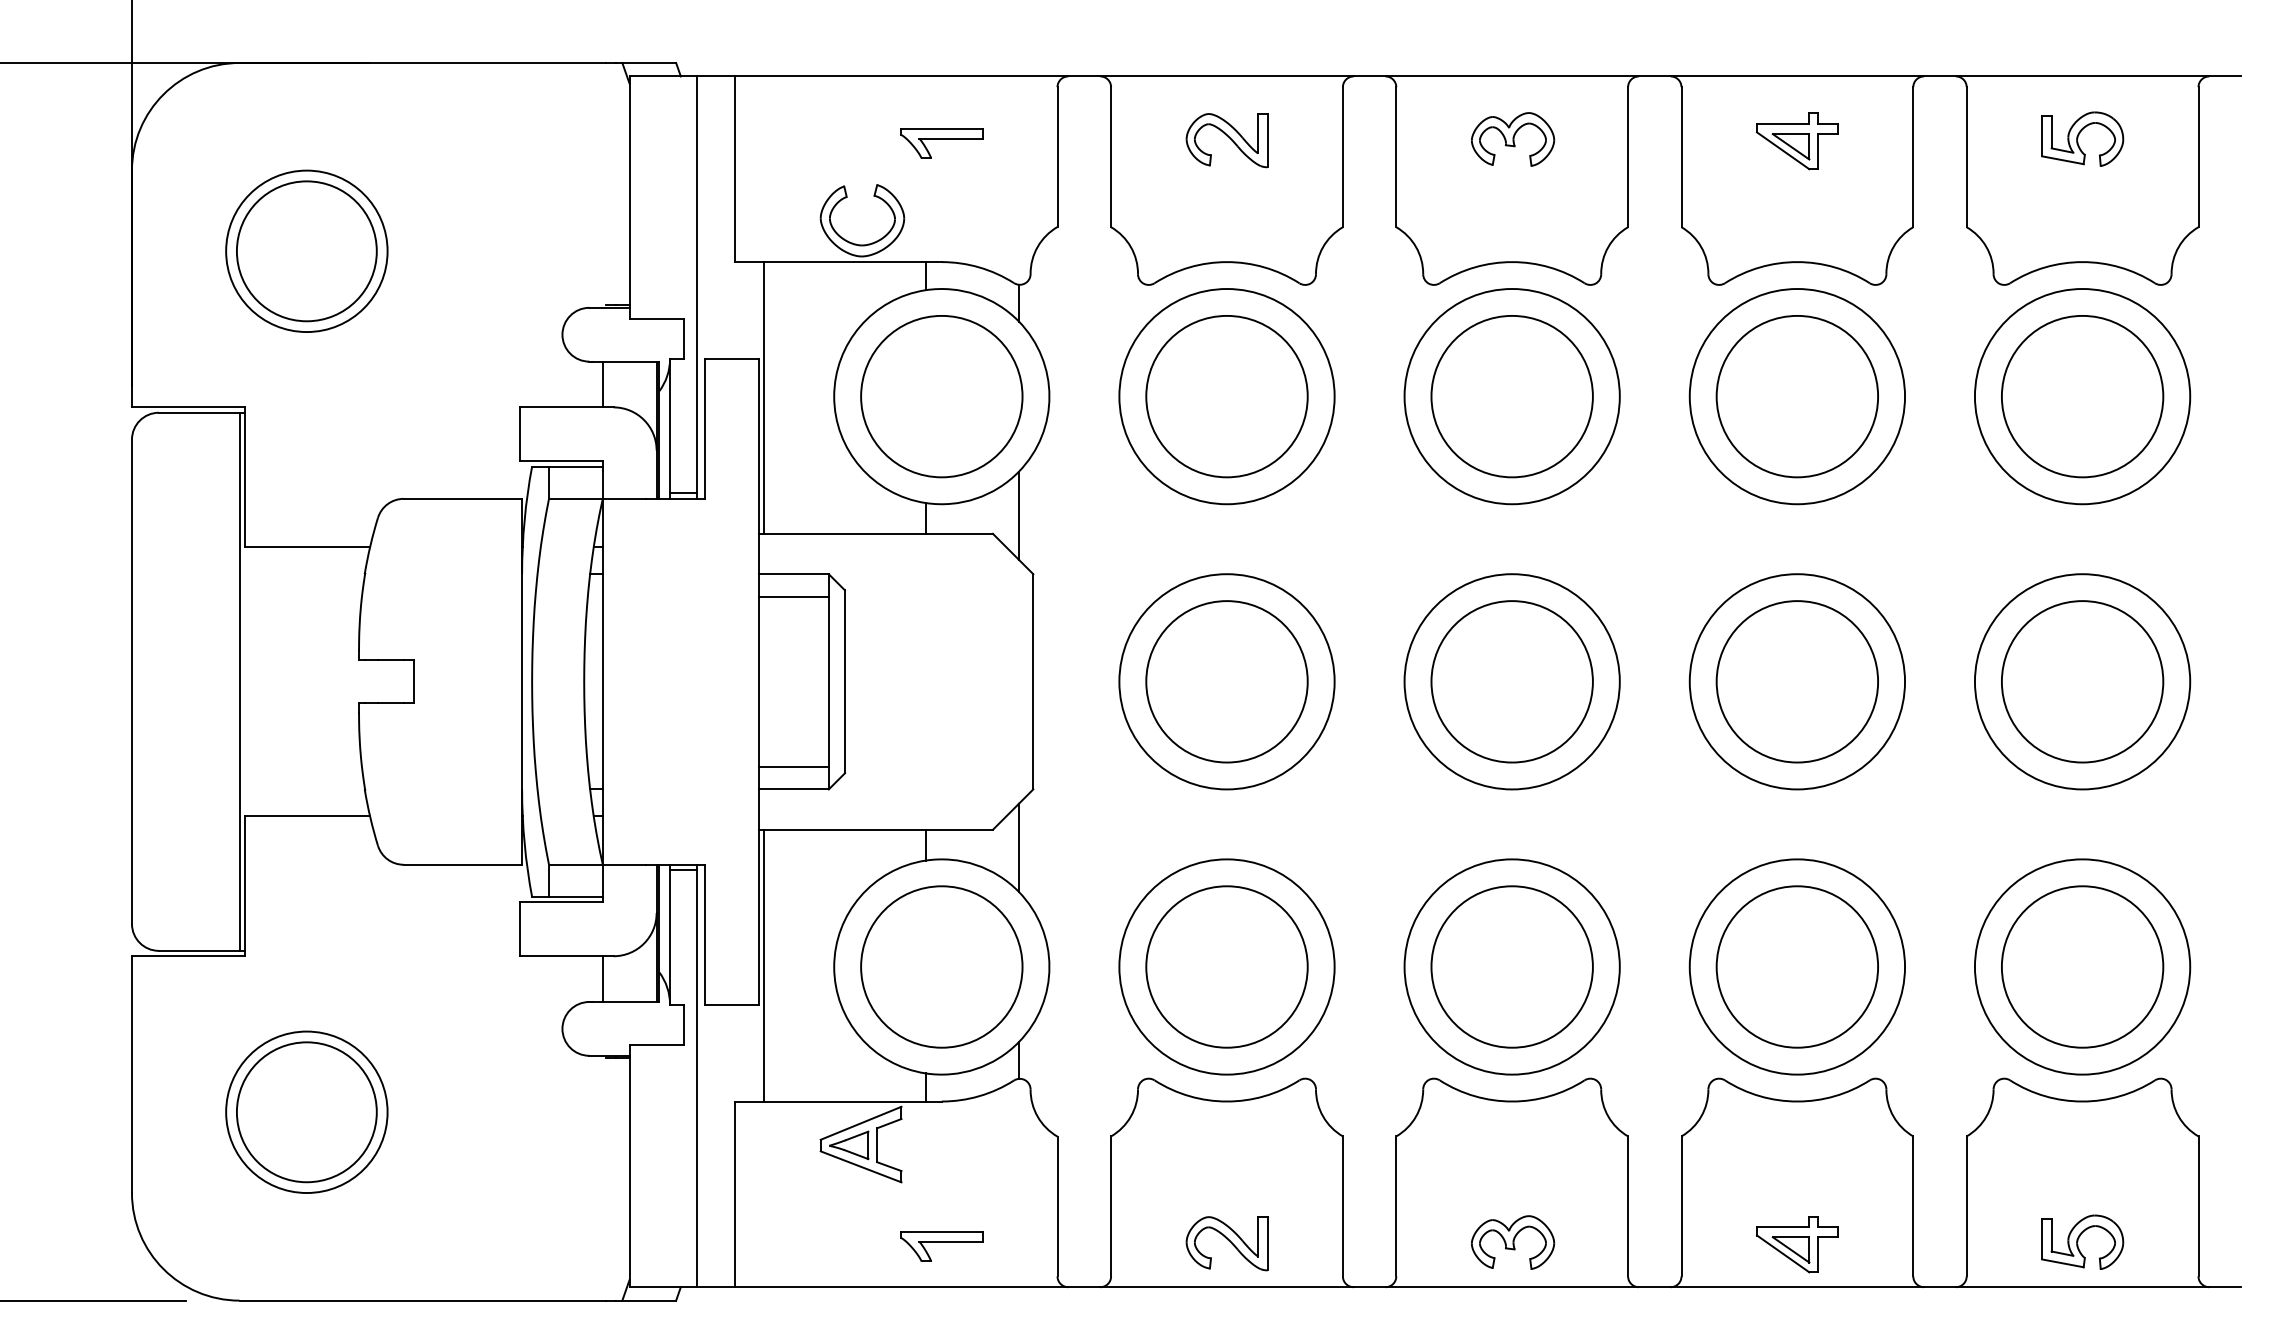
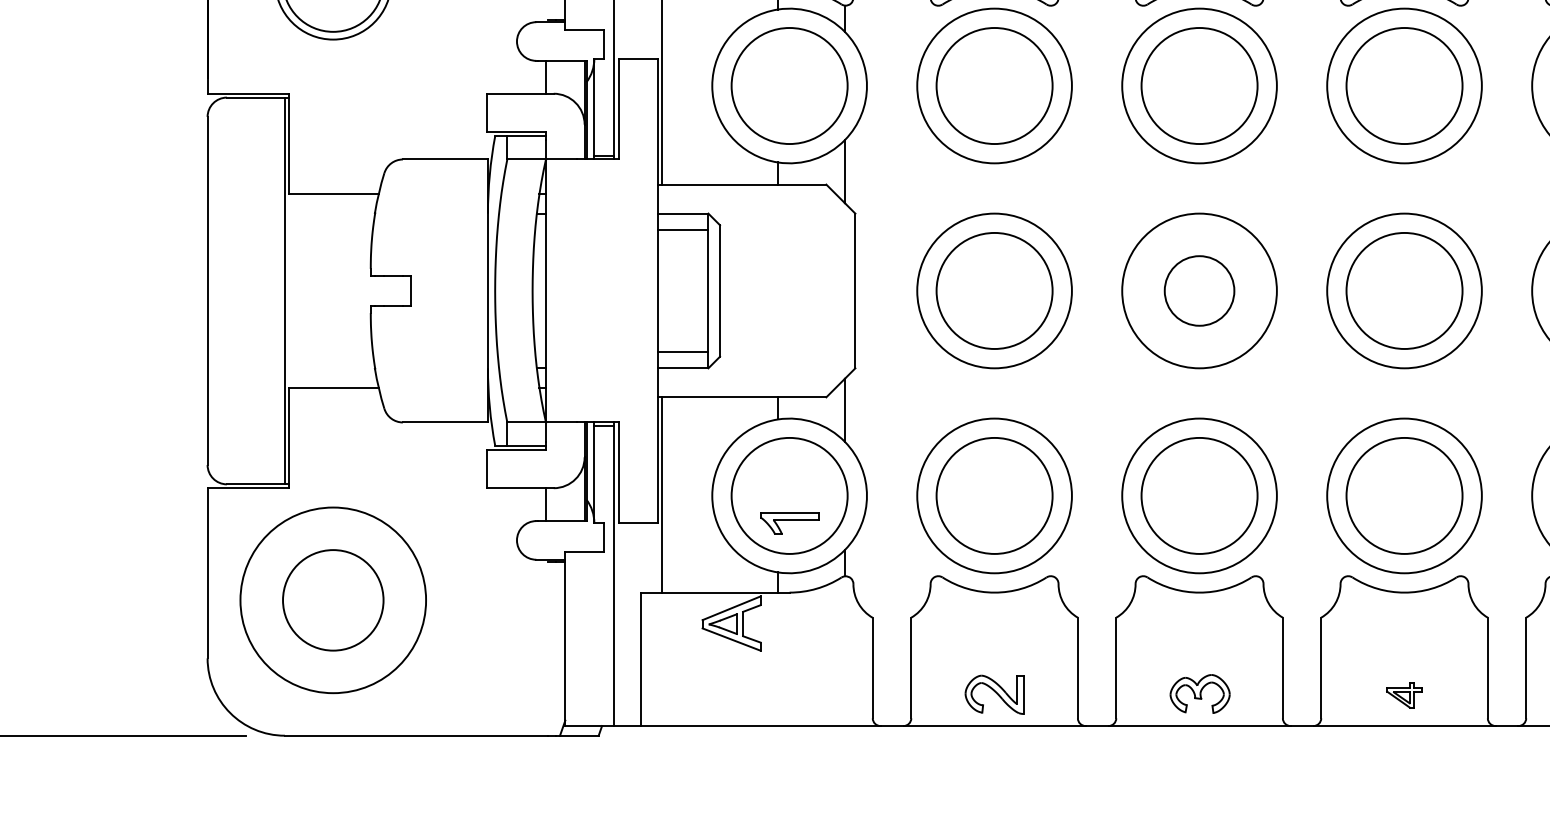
circle: (1511, 681) -> (1199, 290), size x0.6
circle: (306, 1112) -> (333, 600), size x1.6
part: (1797, 1244) -> (1404, 695), size x0.6
part: (941, 1246) -> (789, 523), moved

